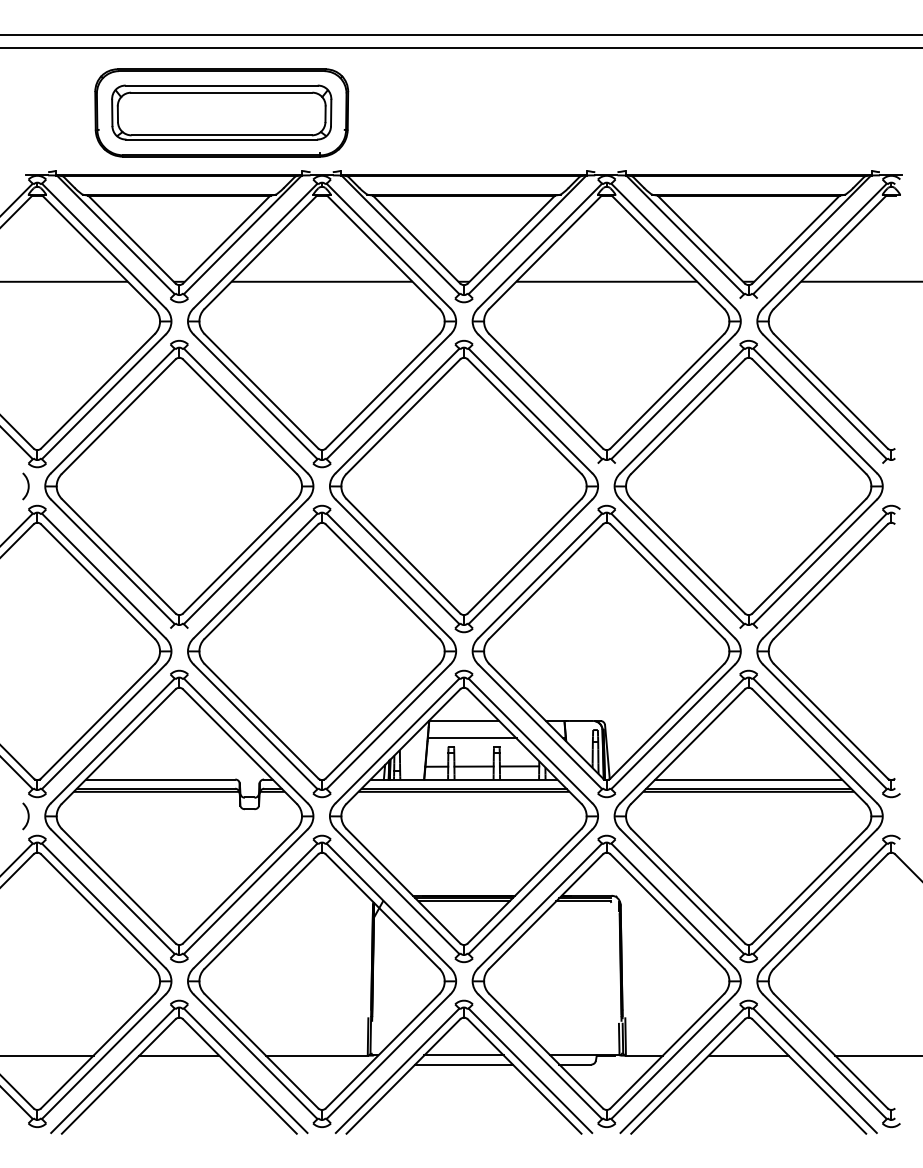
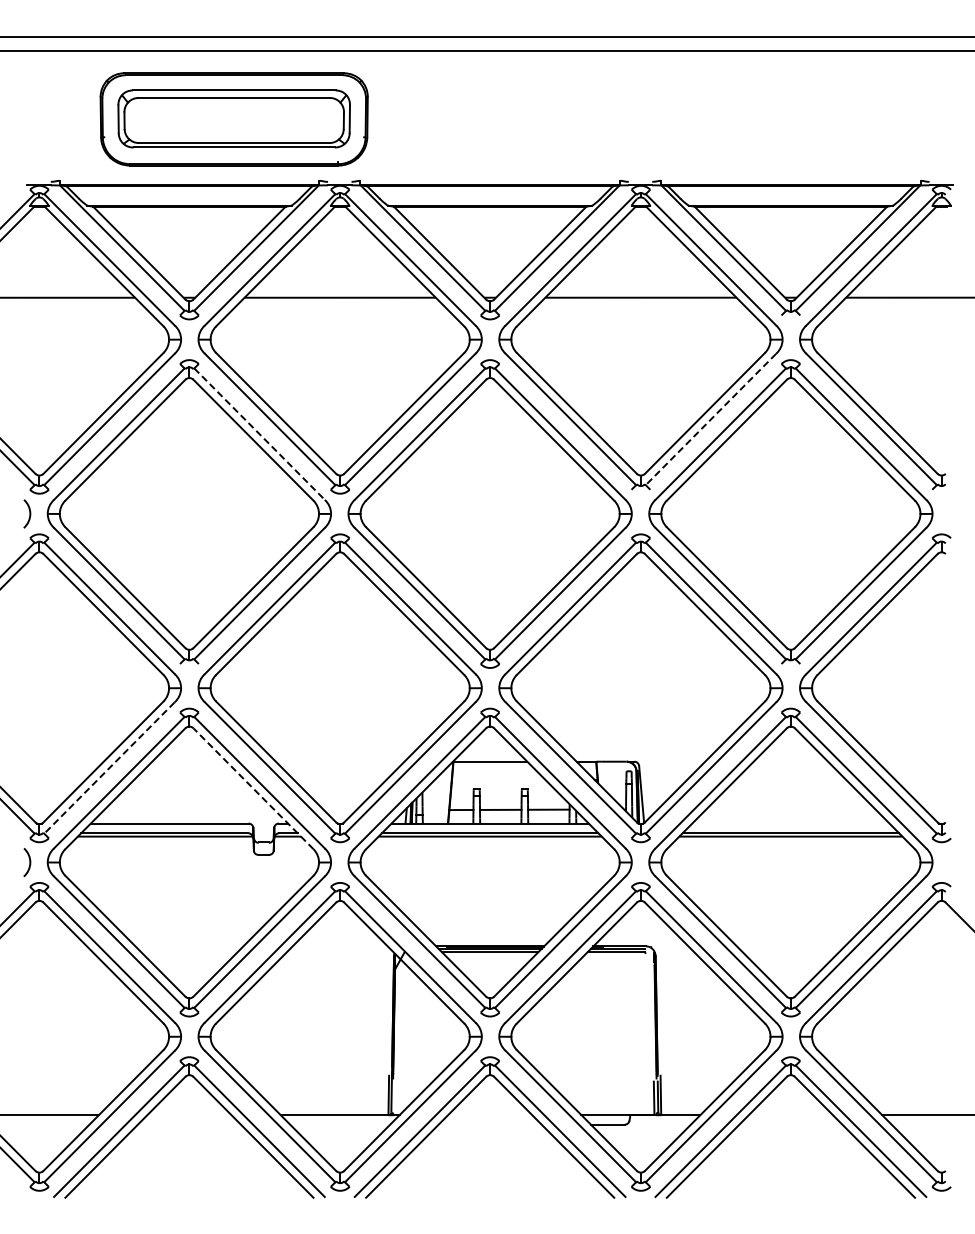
line: (672, 397) -> (710, 419), solid -> dashed
line: (245, 411) -> (259, 434), solid -> dashed
line: (103, 727) -> (109, 768), solid -> dashed
line: (471, 738) -> (498, 780), removed
line: (239, 746) -> (253, 788), solid -> dashed
line: (748, 779) -> (790, 823), removed
line: (179, 1055) -> (189, 1115), removed
line: (464, 1055) -> (490, 1115), removed
line: (748, 1055) -> (790, 1115), removed
line: (463, 1064) -> (489, 1124), removed

